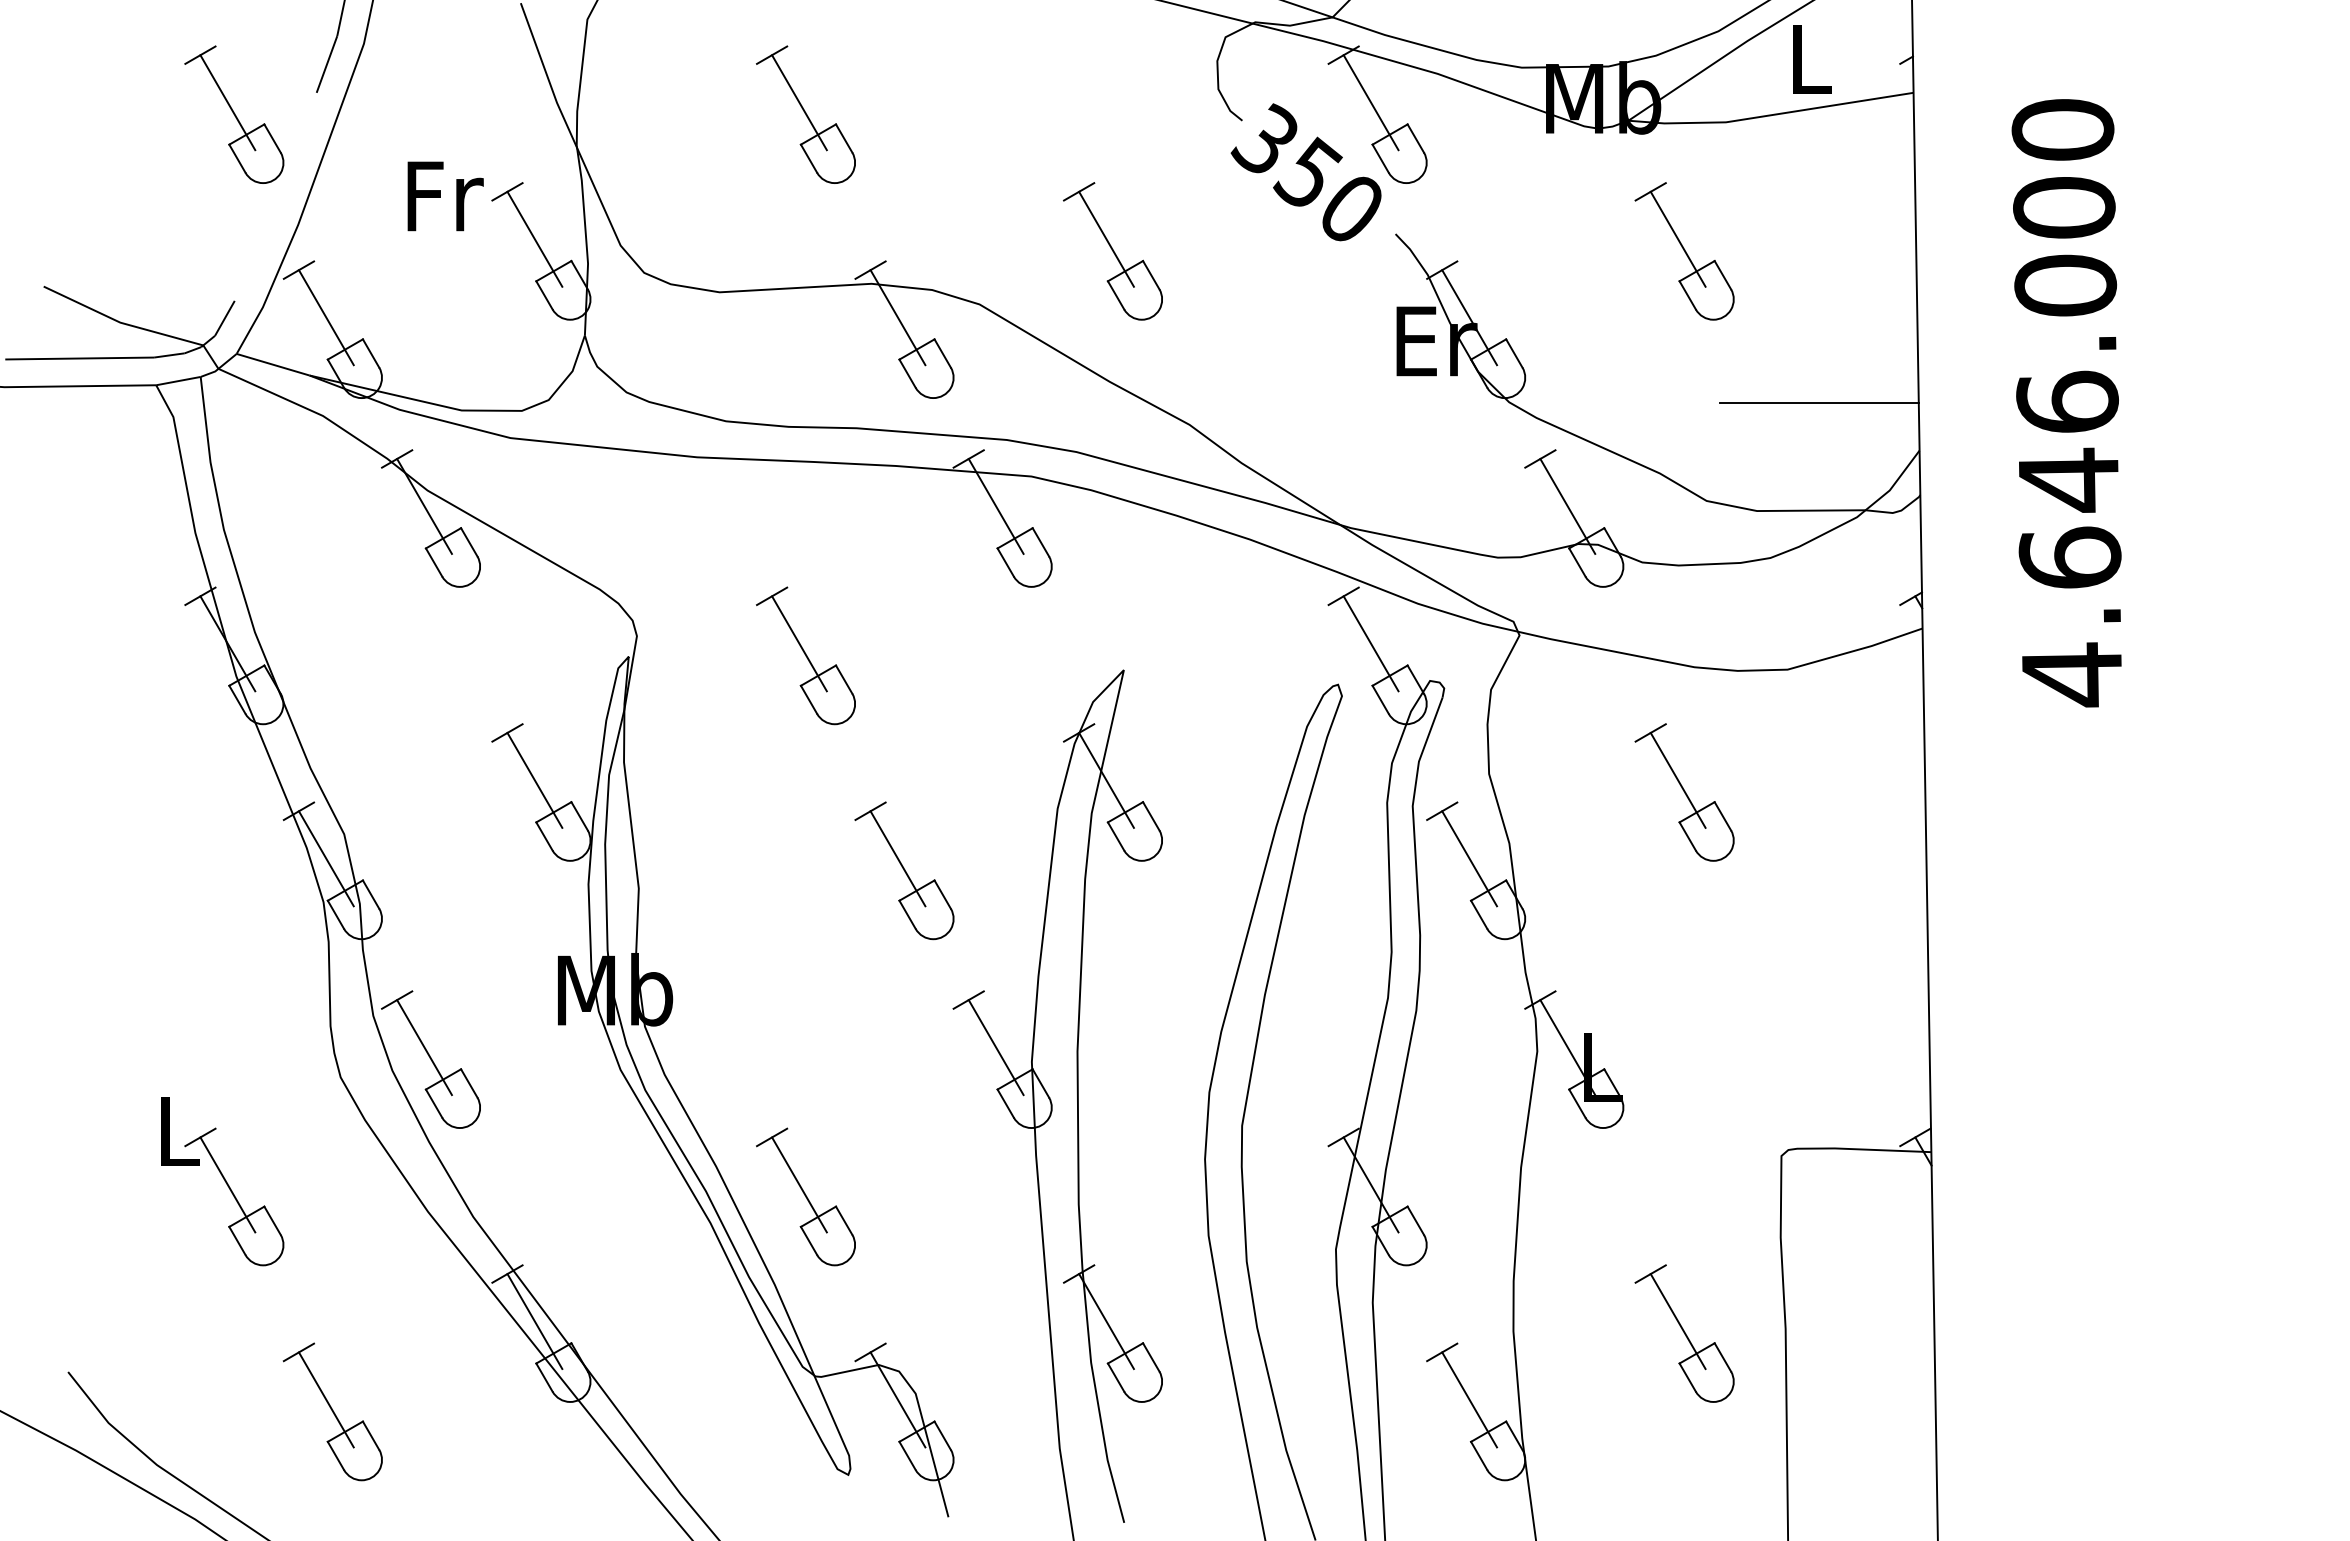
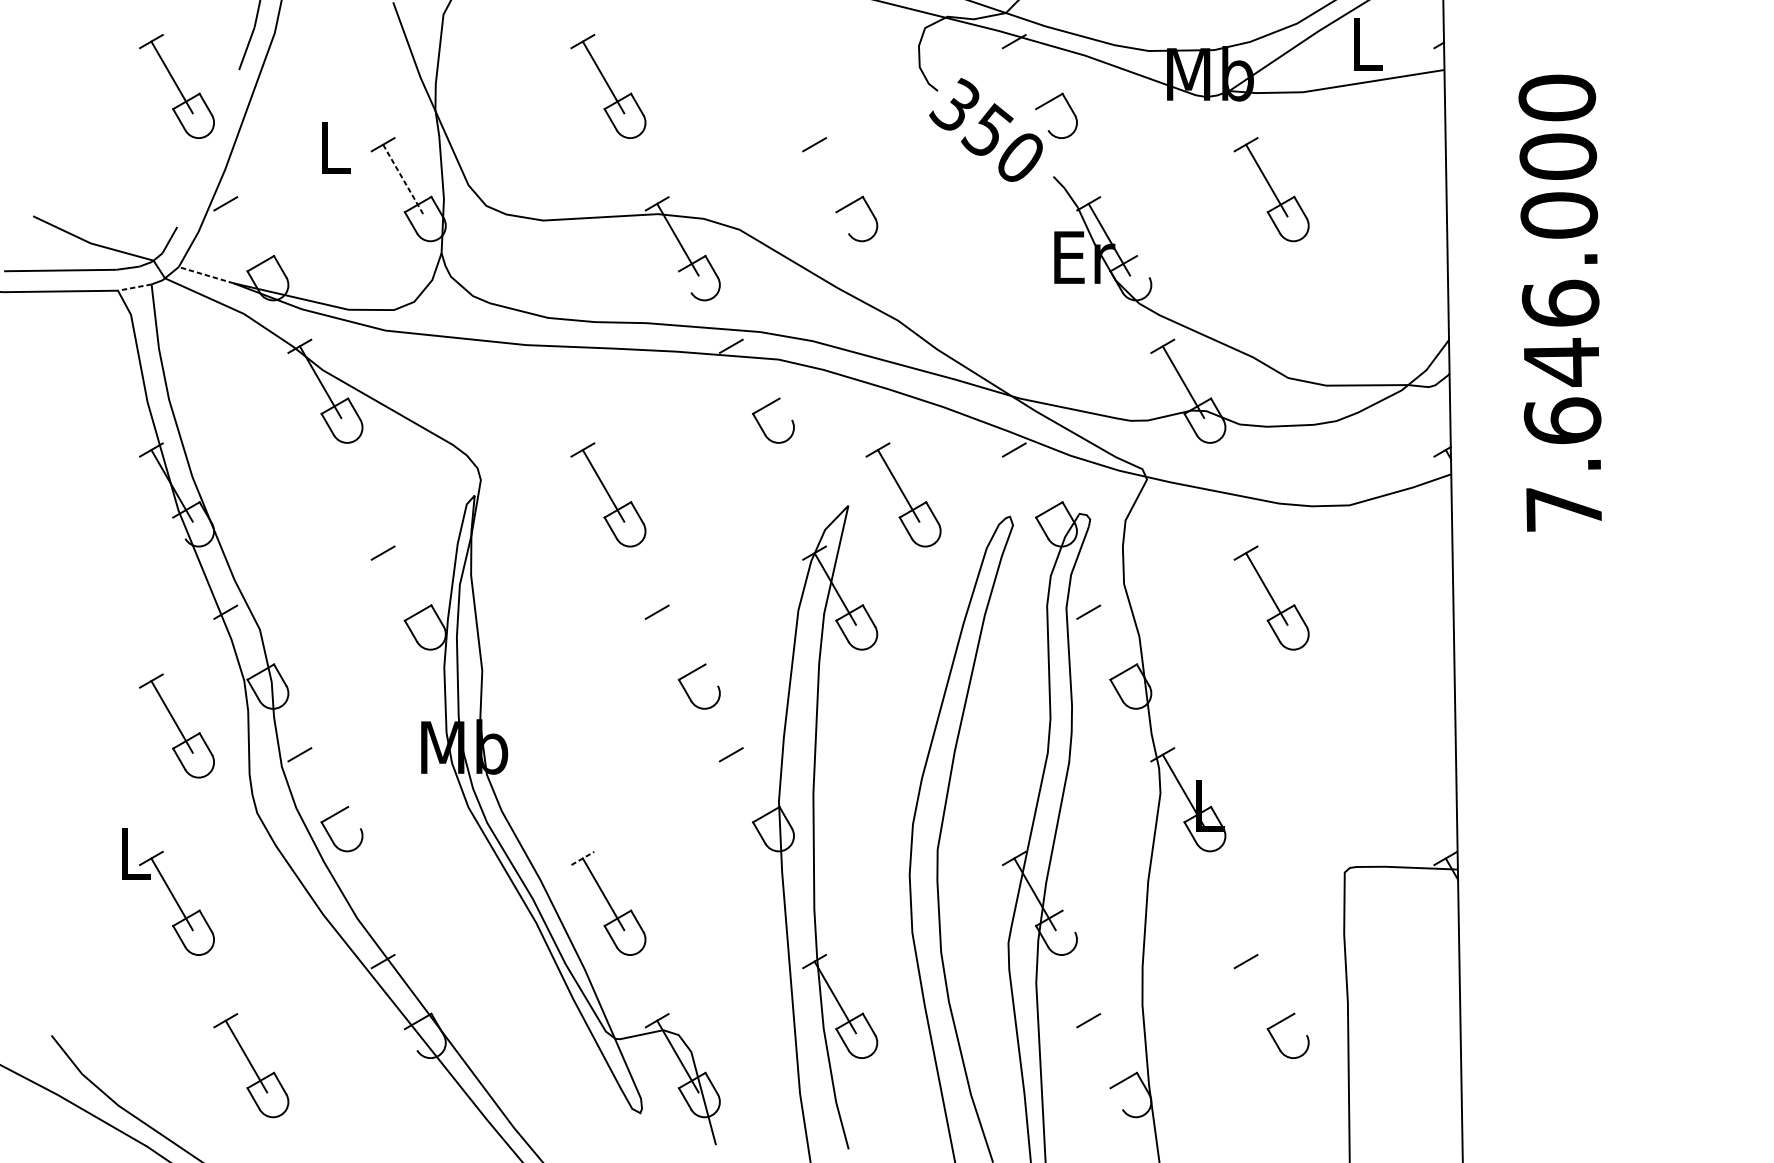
line: (1370, 102) -> (1034, 77), removed
line: (1380, 158) -> (1042, 119), removed
text: (445, 196) -> (336, 148), Fr -> L
line: (1106, 238) -> (835, 179), removed
line: (534, 239) -> (403, 180), solid -> dashed
line: (1115, 295) -> (842, 222), removed
line: (325, 317) -> (245, 239), removed
line: (1514, 353) -> (1143, 266), removed
line: (272, 364) -> (205, 275), solid -> dashed
line: (907, 373) -> (685, 281), removed
line: (179, 380) -> (135, 287), solid -> dashed
line: (1819, 402) -> (1373, 303), removed
line: (995, 506) -> (751, 382), removed
line: (1040, 542) -> (785, 409), removed
line: (1370, 643) -> (1034, 485), removed
part: (1196, 655) -> (903, 494), added
text: (2071, 674) -> (1563, 509), 4.646.000 -> 7.646.000
line: (237, 699) -> (179, 527), removed
line: (534, 779) -> (403, 588), removed
line: (325, 858) -> (245, 647), removed
line: (897, 858) -> (677, 647), removed
line: (1469, 858) -> (1109, 647), removed
line: (942, 894) -> (711, 675), removed
part: (234, 961) -> (177, 725), added
line: (424, 1047) -> (320, 790), removed
line: (995, 1047) -> (751, 790), removed
line: (469, 1083) -> (354, 817), removed
line: (772, 1137) -> (583, 858), solid -> dashed
line: (1415, 1220) -> (1068, 921), removed
line: (534, 1321) -> (403, 997), removed
line: (1677, 1321) -> (1266, 997), removed
line: (1722, 1357) -> (1300, 1024), removed
line: (544, 1377) -> (411, 1039), removed
line: (1469, 1399) -> (1109, 1056), removed
line: (1479, 1455) -> (1116, 1098), removed

